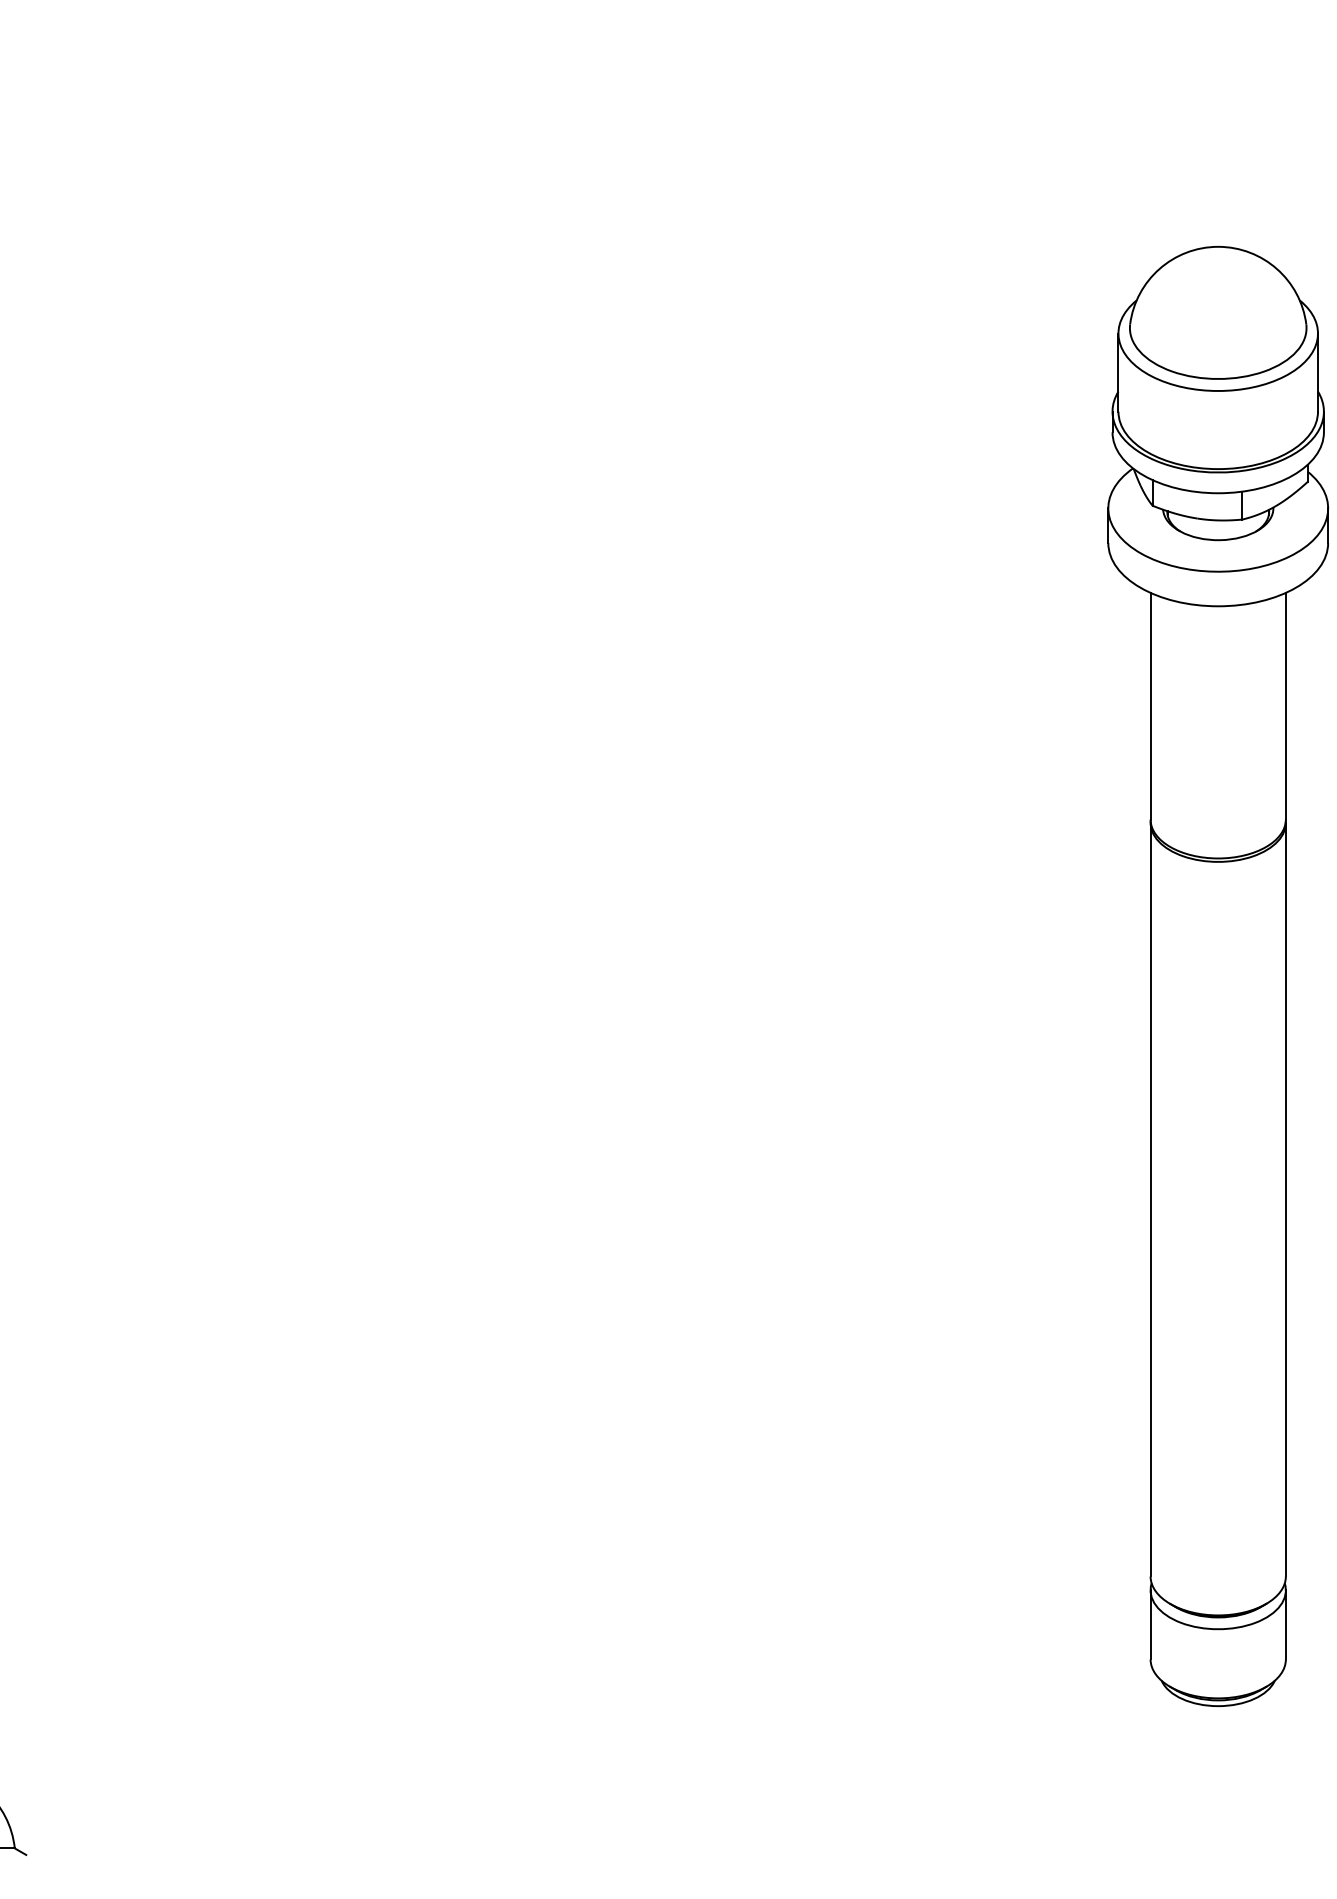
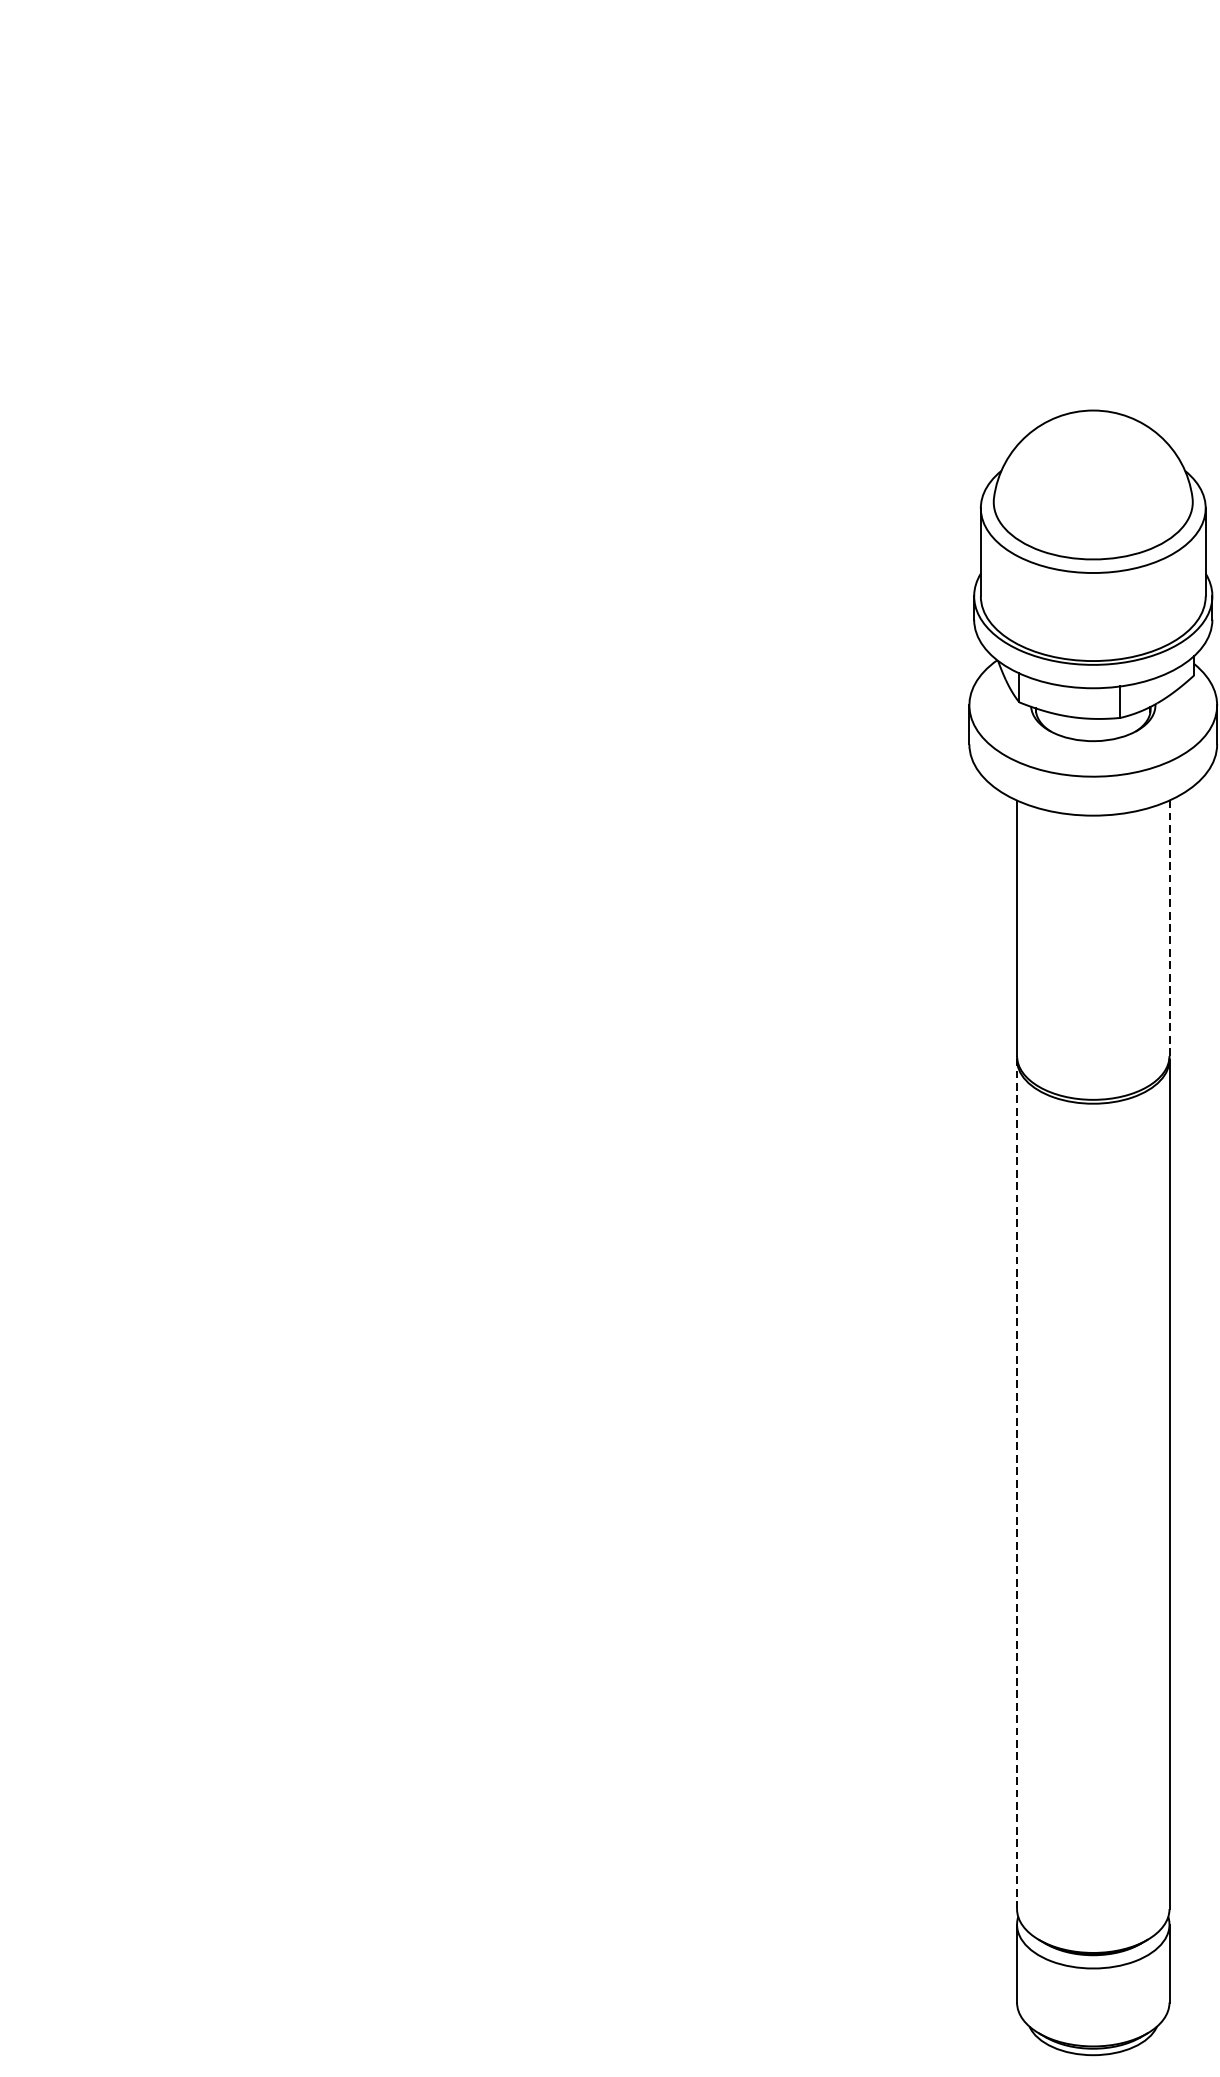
line: (1285, 705) -> (1169, 927), solid -> dashed
line: (1150, 1199) -> (1016, 1484), solid -> dashed

